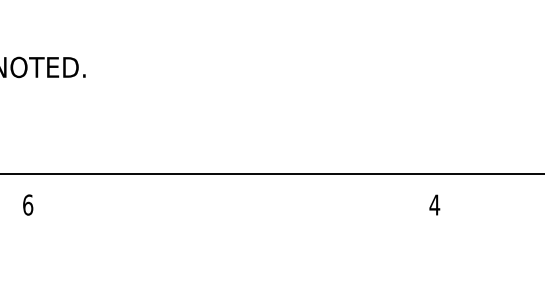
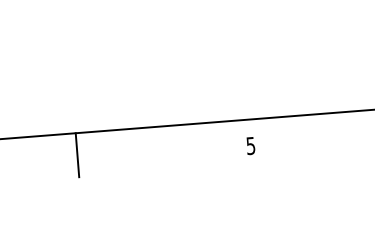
line: (231, 199) -> (77, 154), added
text: (434, 204) -> (250, 145), 4 -> 5

